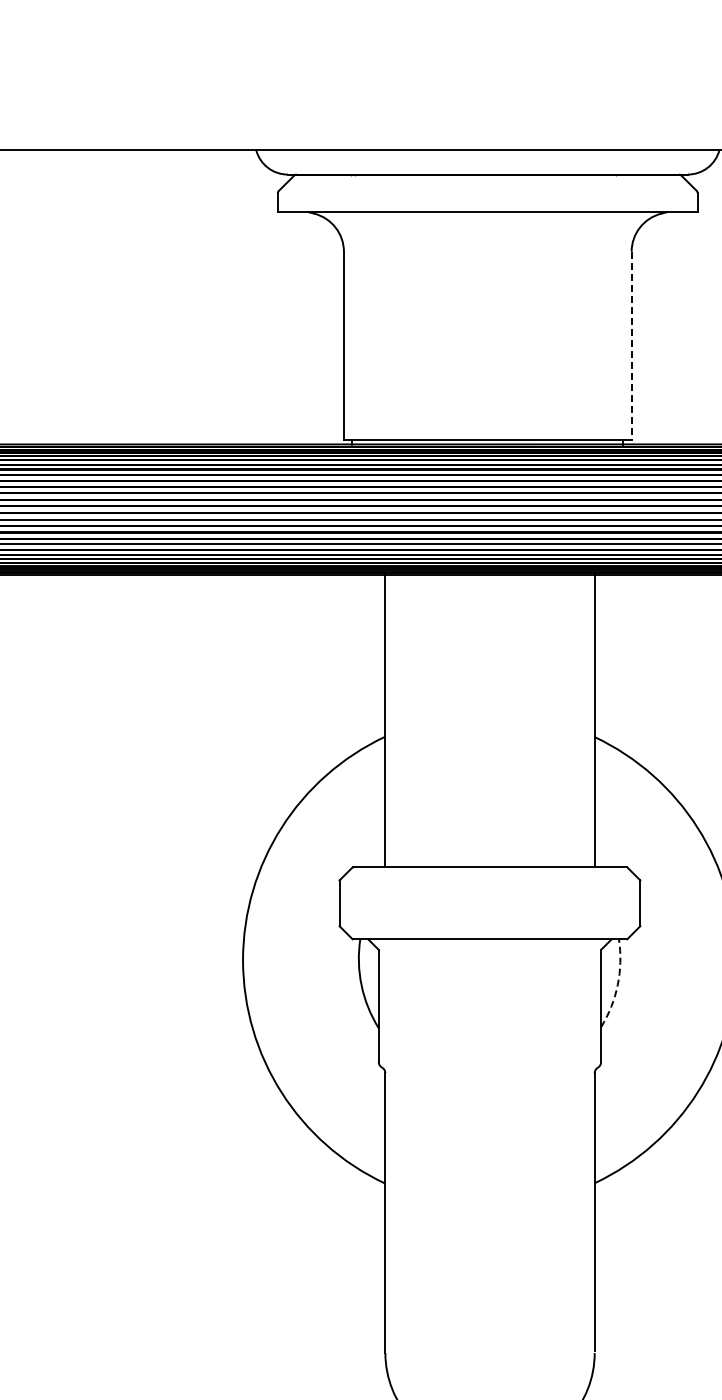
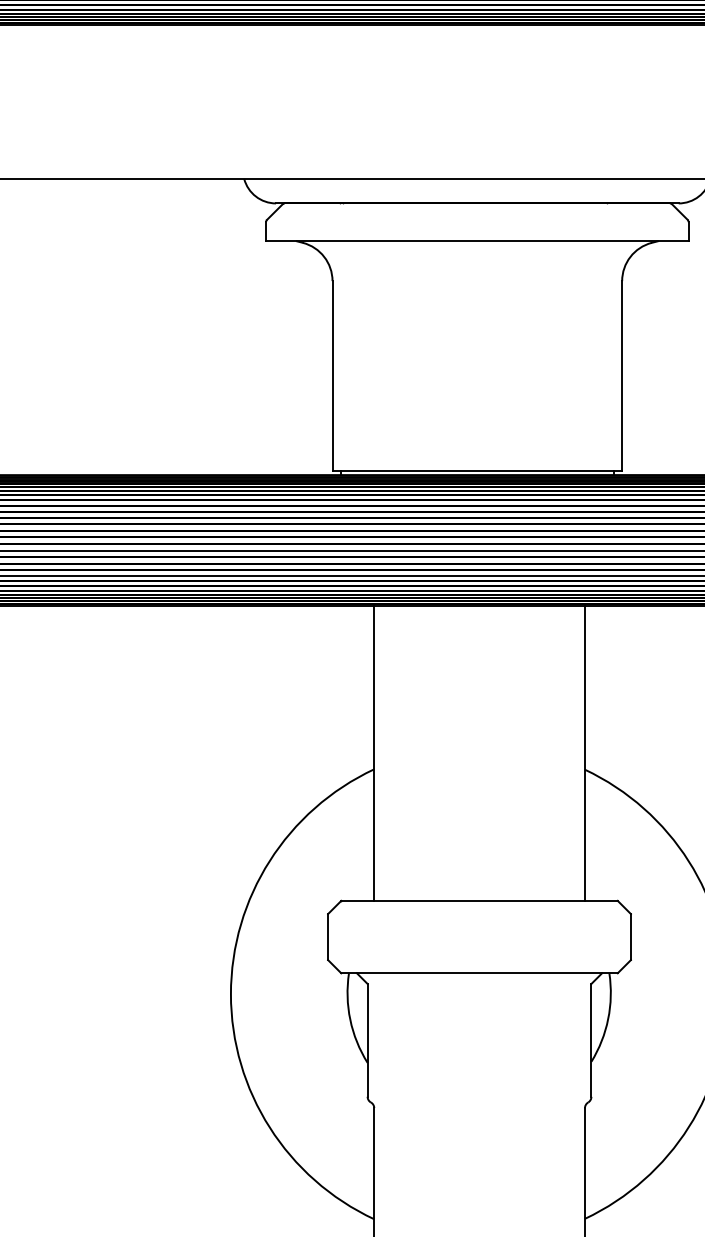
line: (631, 346) -> (622, 376), dashed -> solid
arc: (617, 984) -> (607, 1018), dashed -> solid

